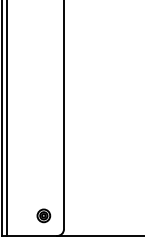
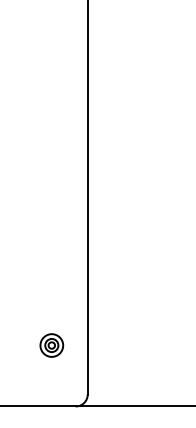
part: (43, 215) -> (51, 344), moved

